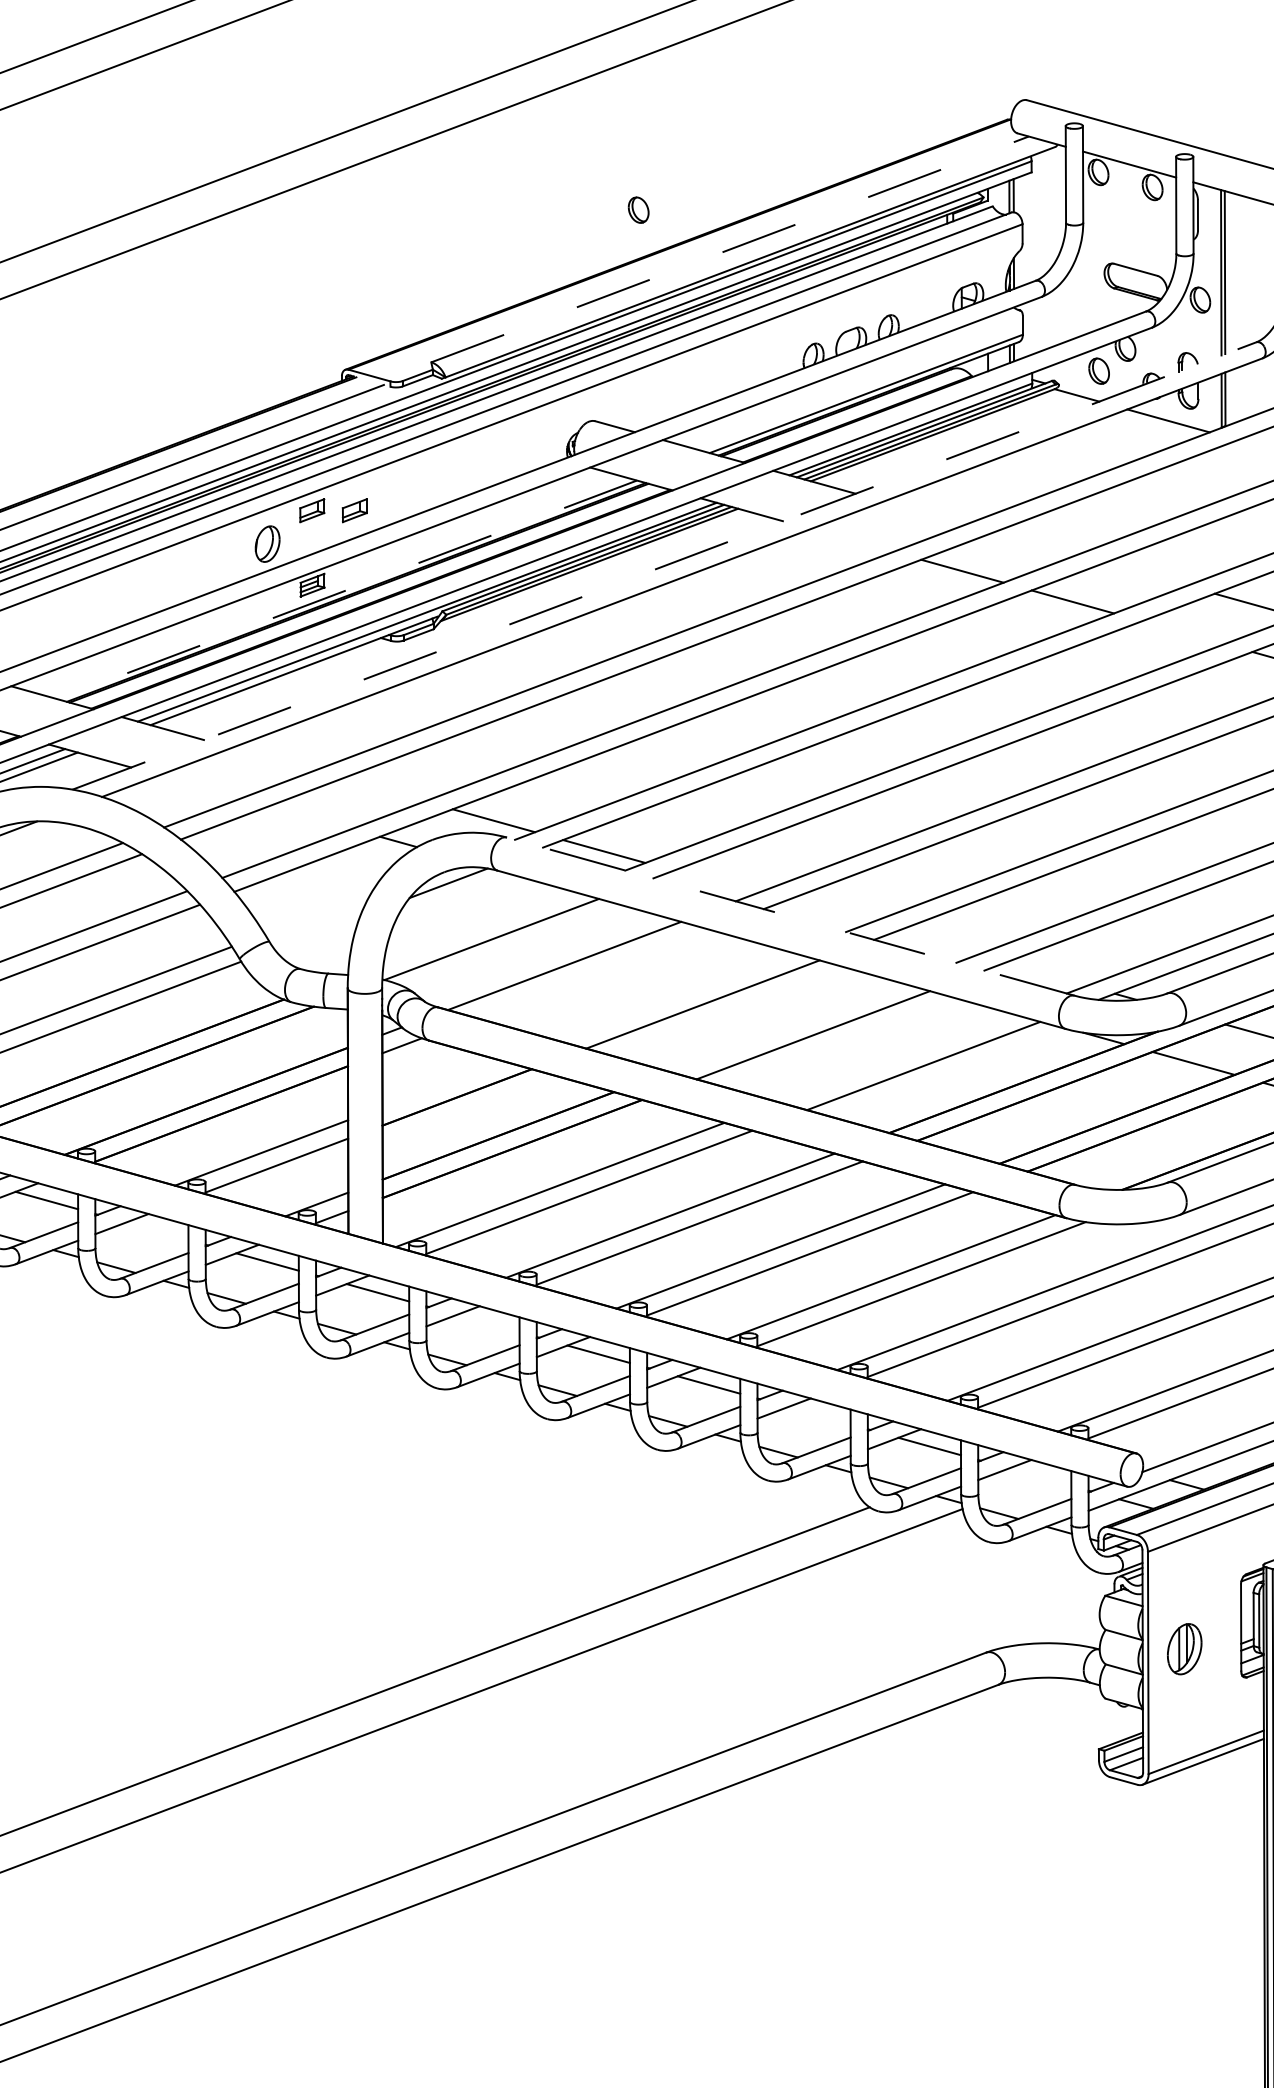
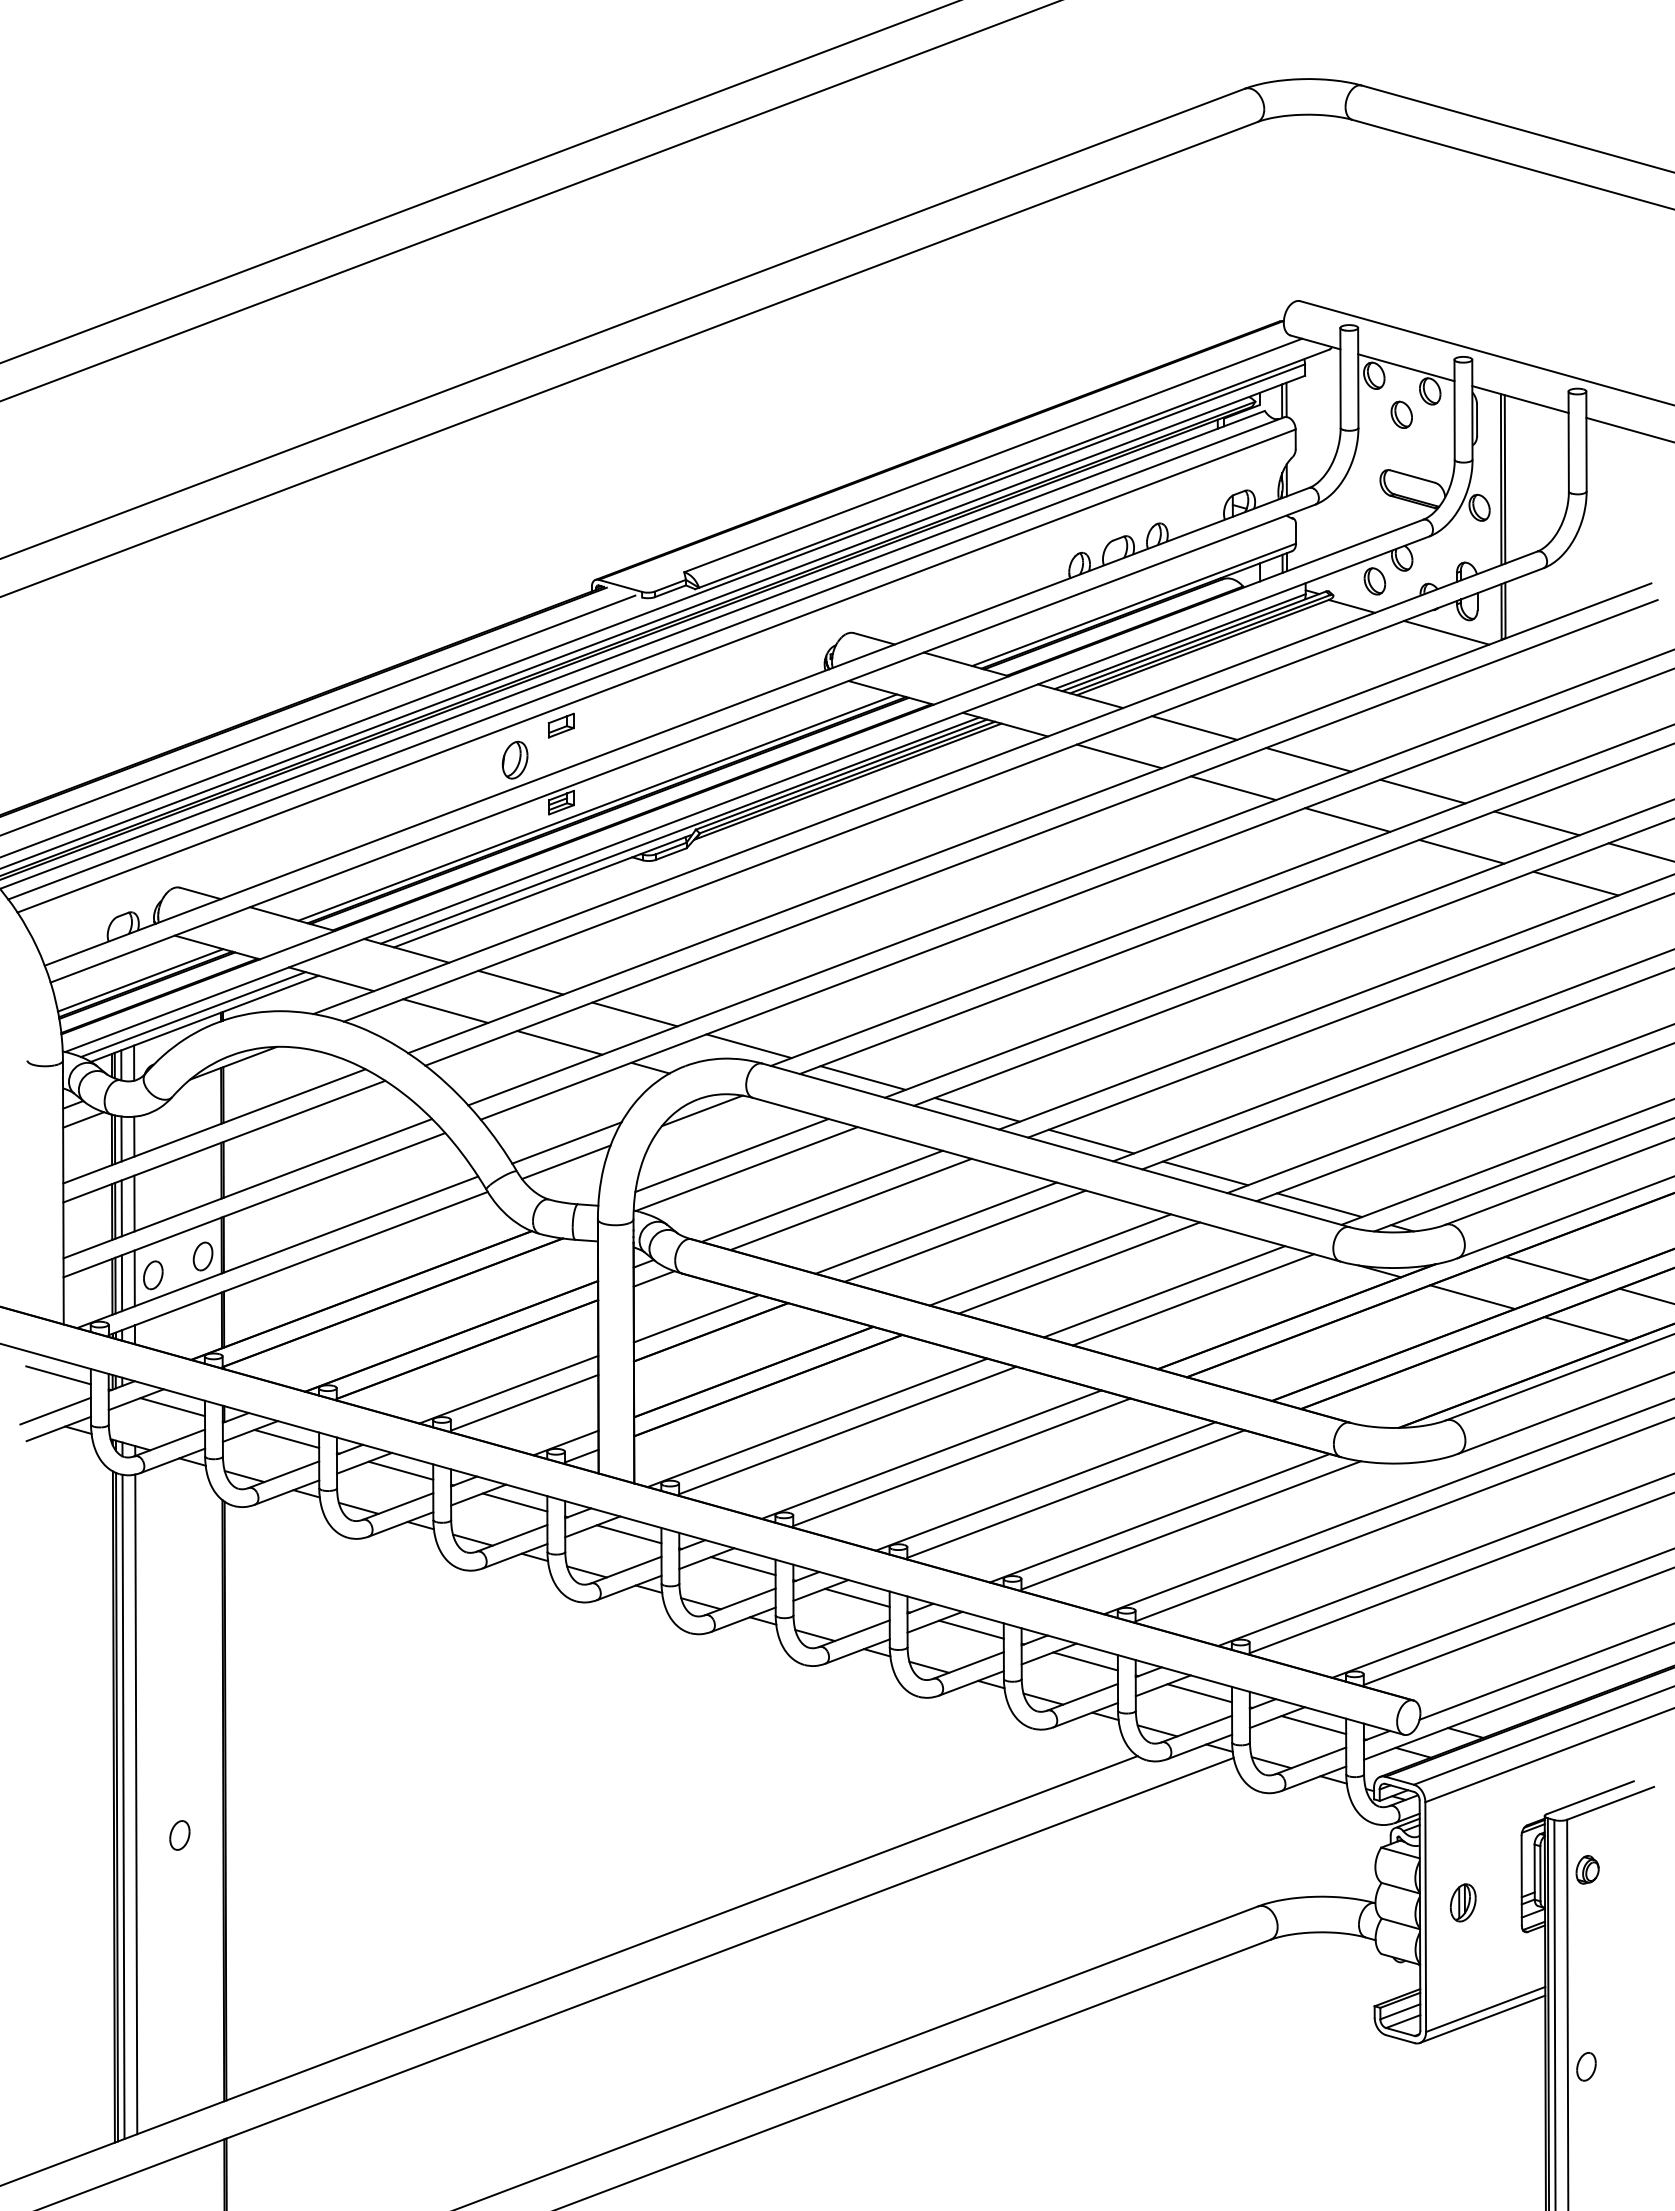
part: (638, 209) -> (1401, 414), moved
line: (730, 249) -> (993, 455), dashed -> solid
part: (354, 510) -> (604, 725), removed
line: (924, 512) -> (1194, 727), added
line: (852, 540) -> (1119, 756), added
line: (1034, 543) -> (1308, 759), added
line: (664, 565) -> (925, 782), dashed -> solid
line: (1145, 574) -> (1422, 791), added
line: (347, 589) -> (597, 807), dashed -> solid
line: (1182, 632) -> (1461, 851), added
line: (272, 759) -> (520, 982), added
line: (200, 786) -> (445, 1010), added
line: (383, 790) -> (634, 1014), added
line: (310, 817) -> (559, 1042), added
line: (713, 881) -> (976, 1109), added
line: (824, 912) -> (1090, 1141), added
line: (317, 913) -> (566, 1142), added
line: (791, 916) -> (1056, 1145), dashed -> solid
line: (476, 926) -> (731, 1155), added
line: (317, 932) -> (566, 1161), added
line: (935, 943) -> (1205, 1173), added
line: (592, 973) -> (850, 1204), added
line: (1045, 974) -> (1319, 1205), added
line: (674, 996) -> (935, 1227), added
line: (784, 1026) -> (1049, 1259), added
line: (895, 1057) -> (1164, 1291), added
line: (443, 1084) -> (696, 1318), added
line: (156, 1231) -> (400, 1470), added
line: (487, 1323) -> (742, 1566), added
line: (819, 1415) -> (1085, 1661), added
line: (1039, 1477) -> (1313, 1725), added
part: (1183, 1648) -> (1462, 1902), size x0.71

